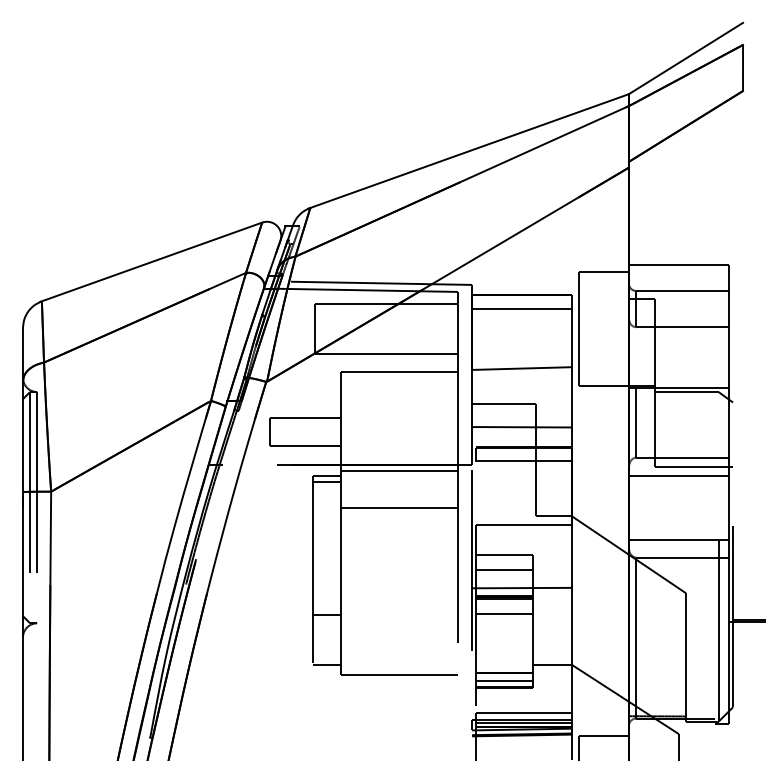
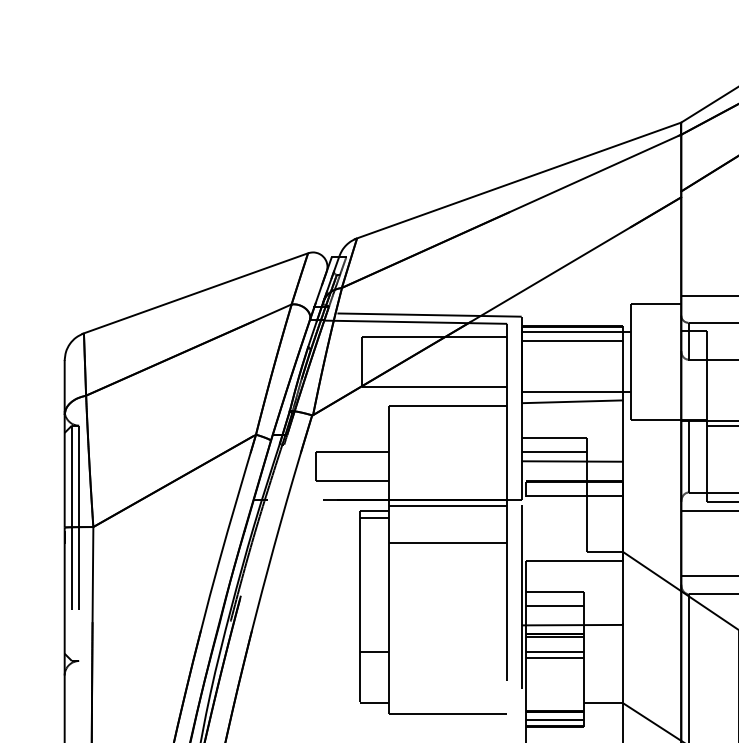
line: (525, 300) -> (576, 332), added
line: (525, 358) -> (576, 391), added
line: (504, 418) -> (554, 452), added
line: (504, 620) -> (554, 658), added

